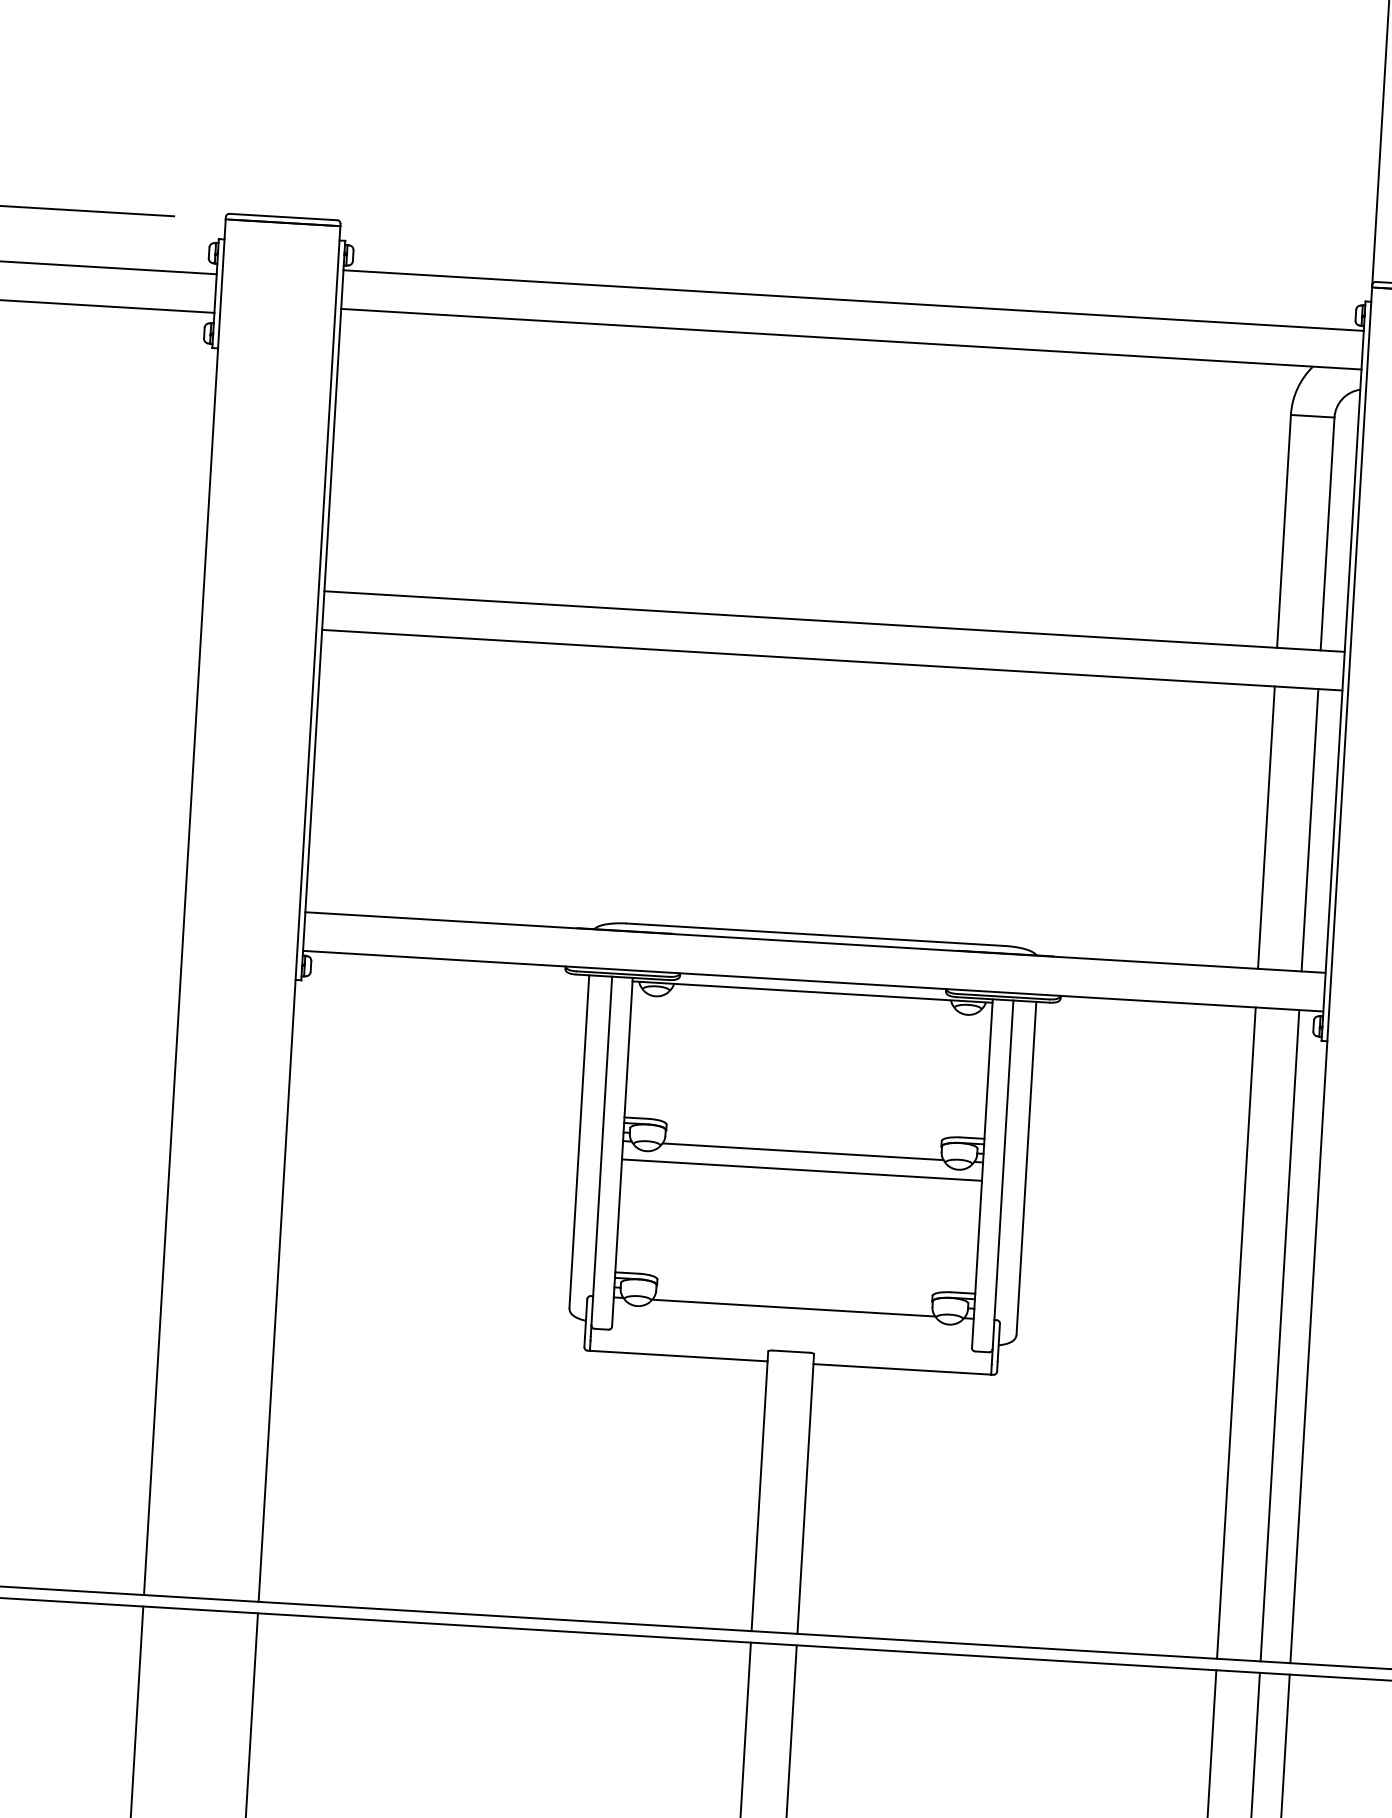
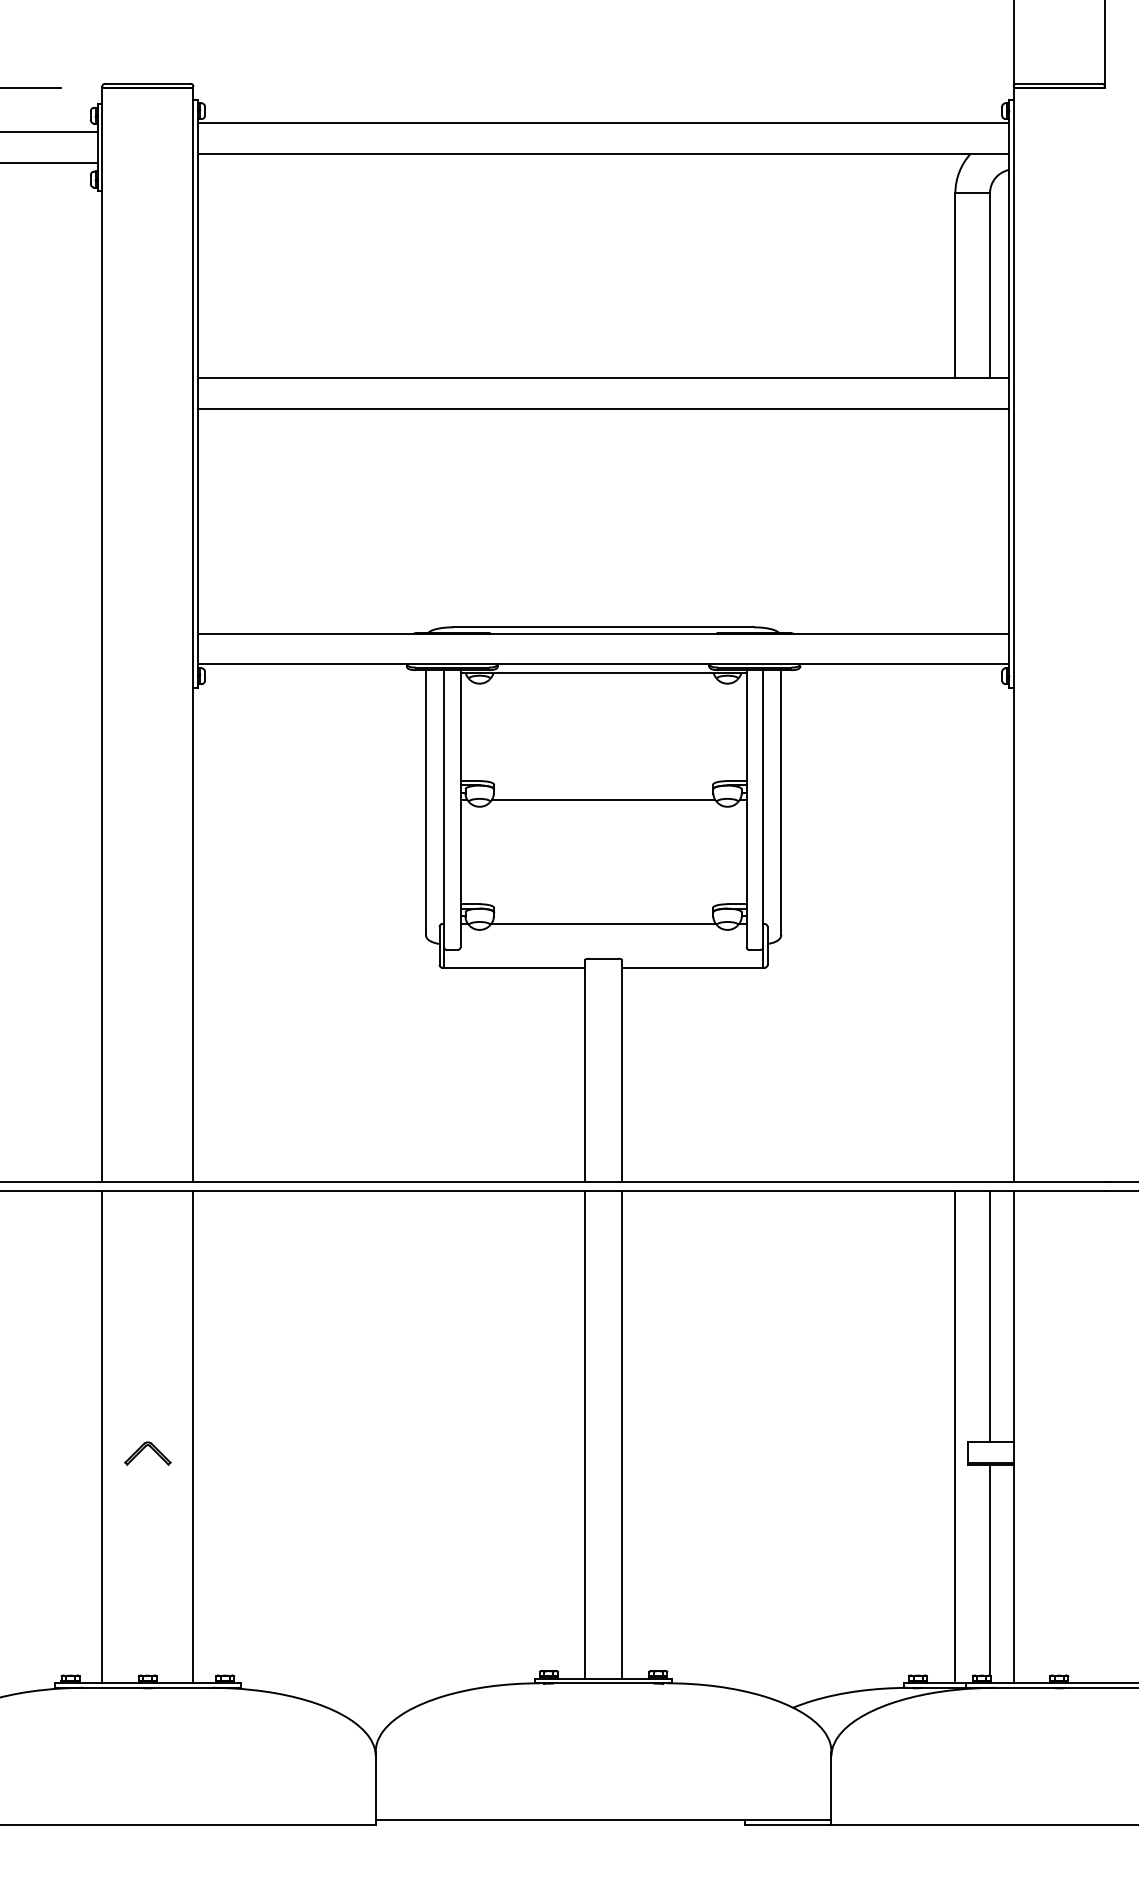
line: (1266, 827) -> (955, 521), removed
line: (1310, 830) -> (990, 521), removed
line: (801, 1170) -> (603, 814), removed
line: (1236, 1333) -> (955, 923), removed
line: (1280, 1336) -> (990, 923), removed

